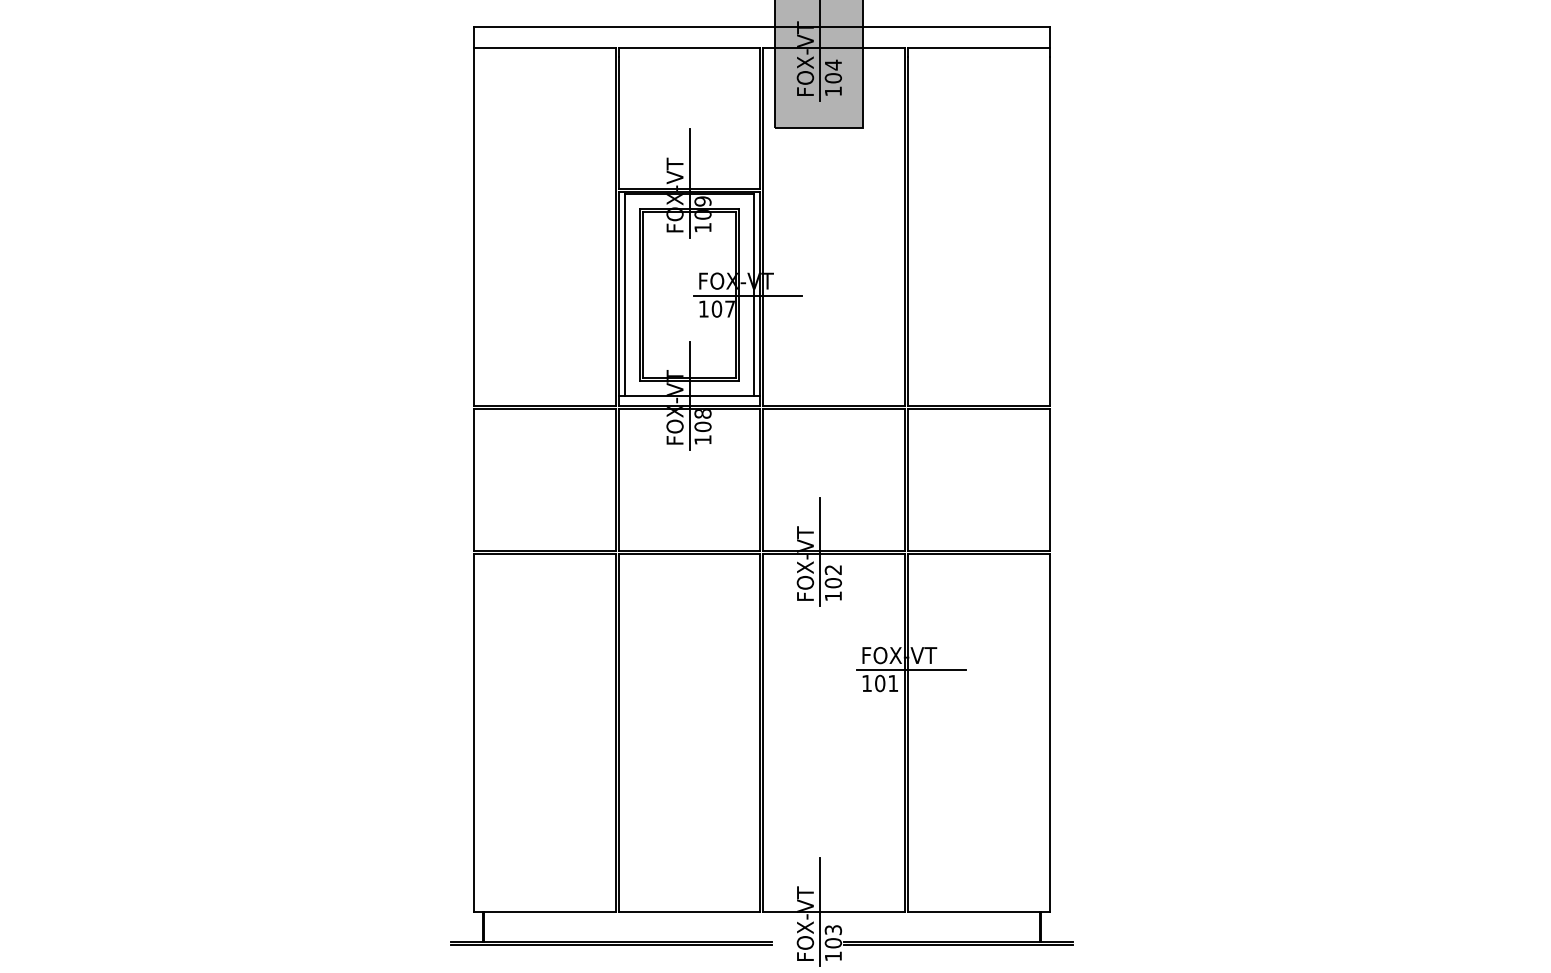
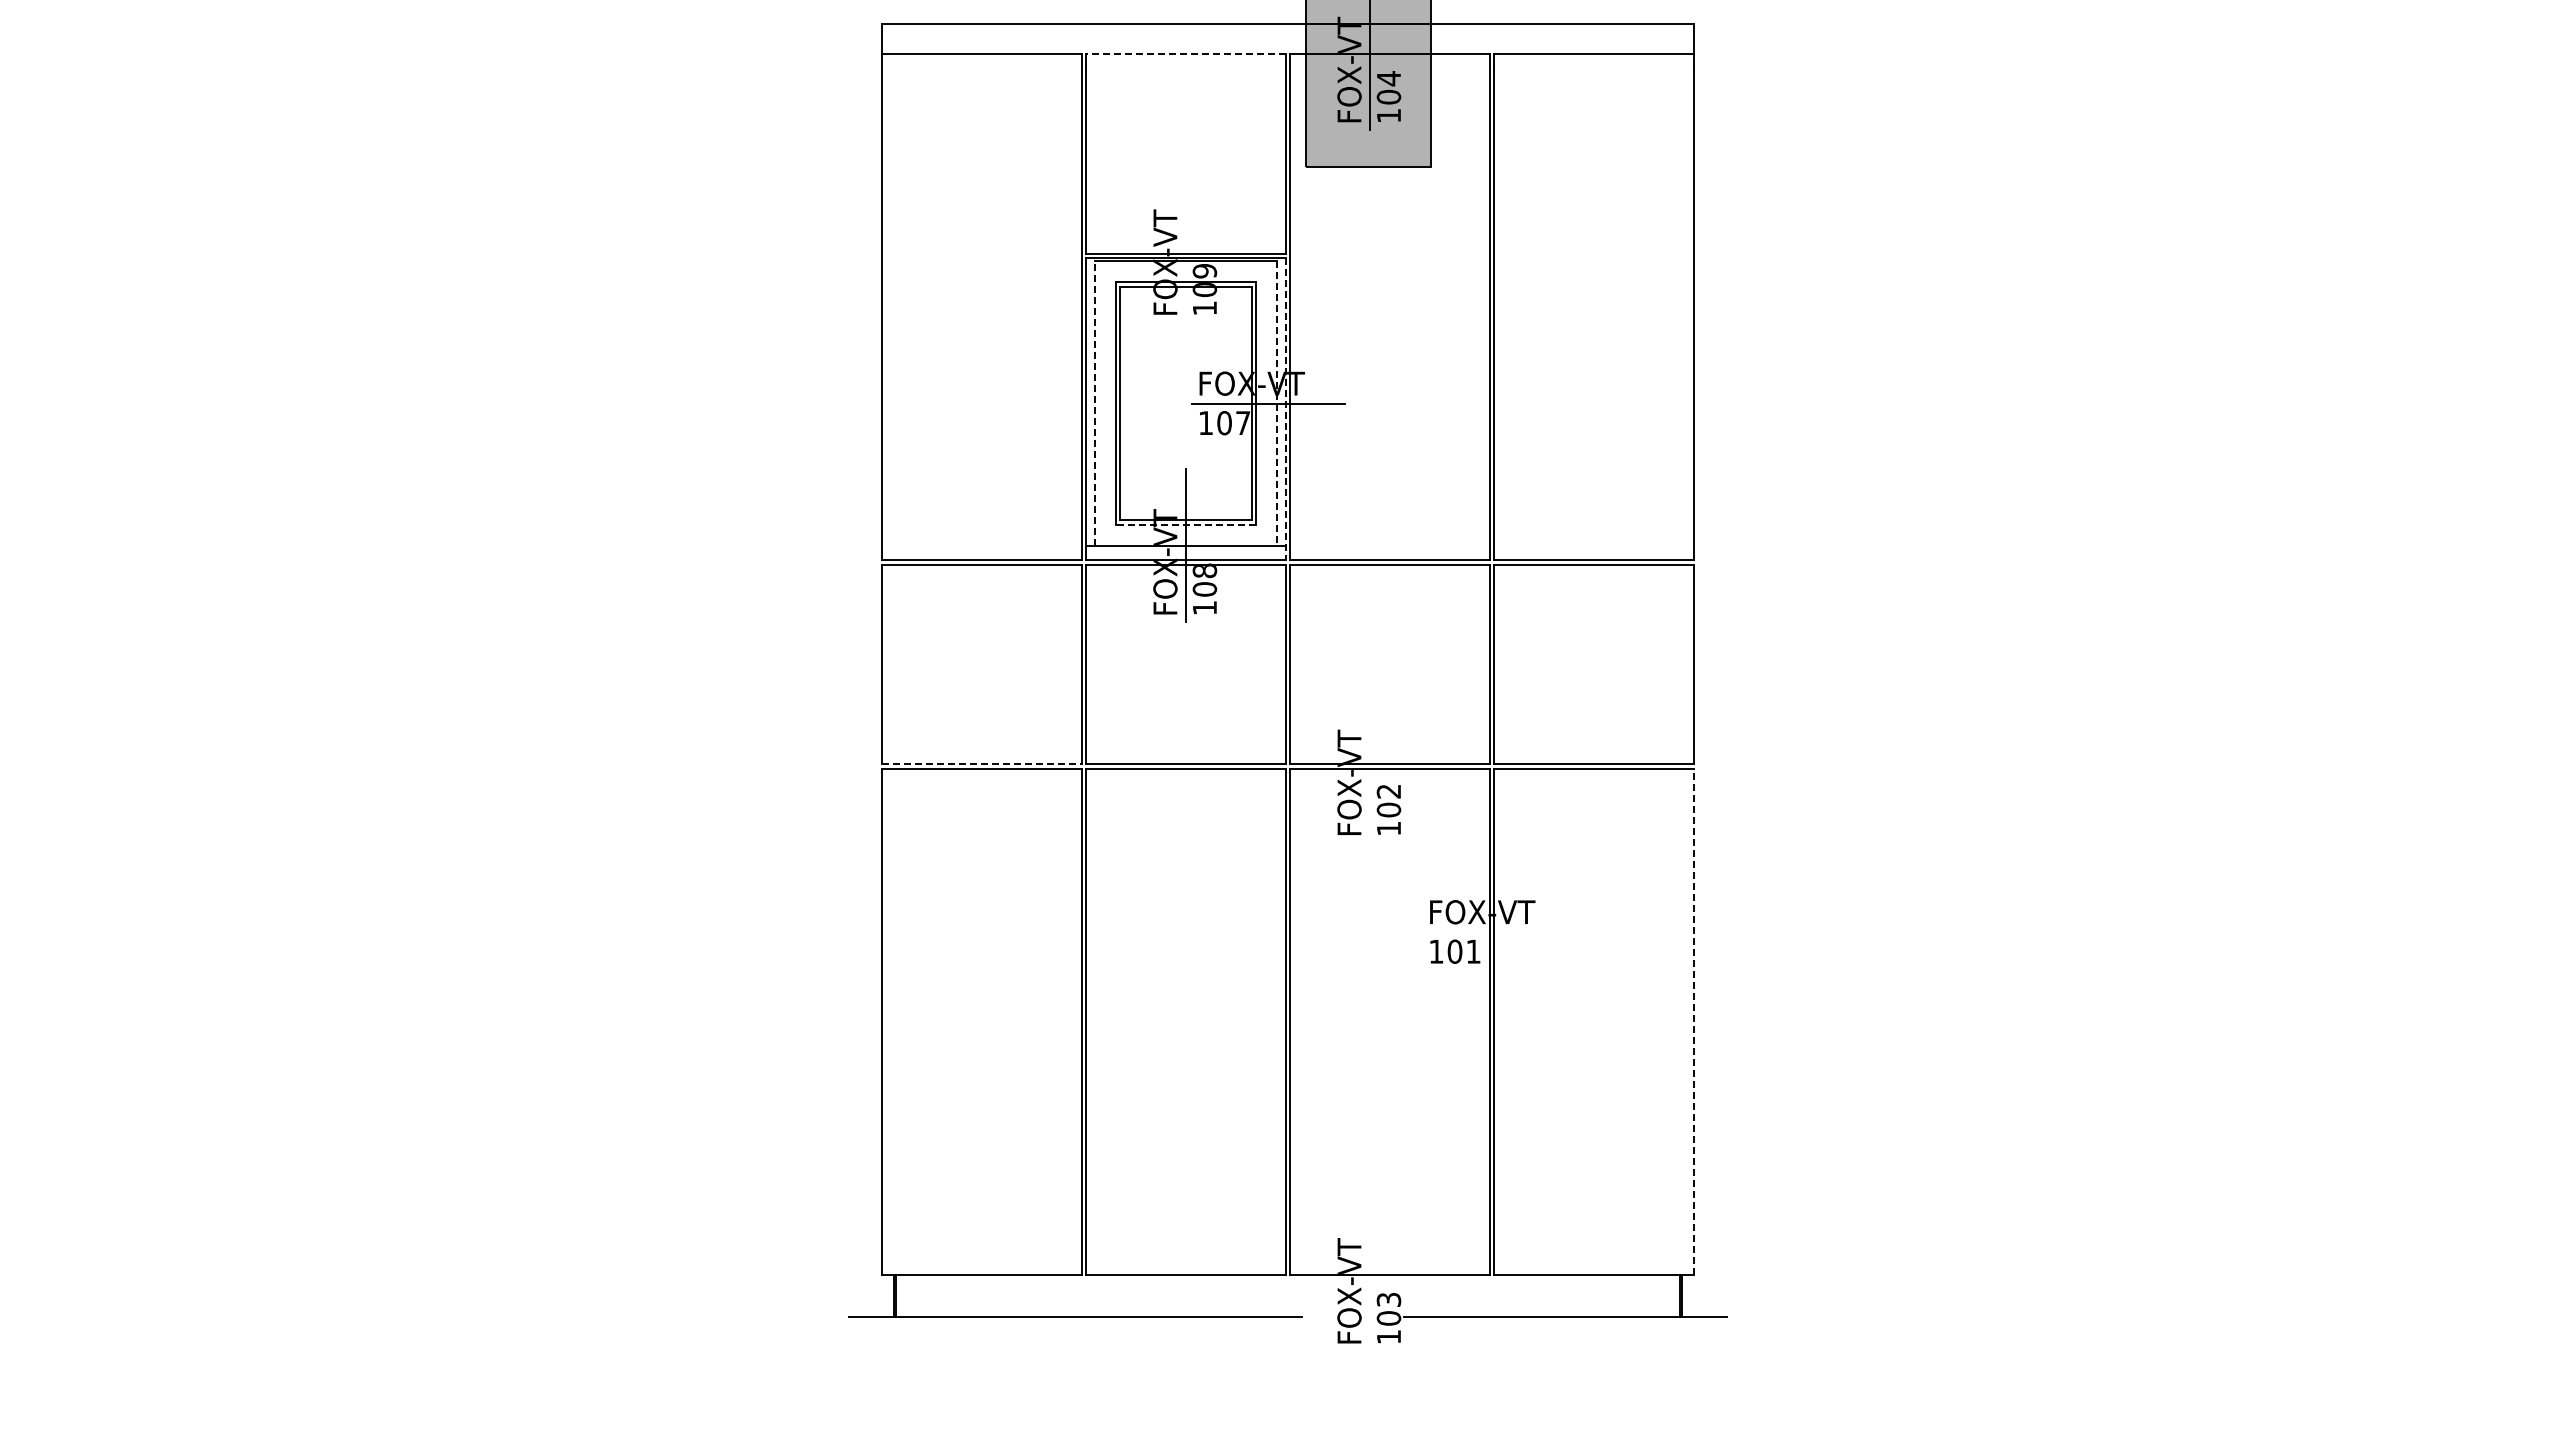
line: (689, 48) -> (1185, 54), solid -> dashed
line: (689, 183) -> (1185, 245), removed
line: (624, 295) -> (1094, 403), solid -> dashed
line: (754, 295) -> (1277, 404), solid -> dashed
line: (760, 299) -> (1285, 409), solid -> dashed
line: (689, 380) -> (1185, 524), solid -> dashed
line: (544, 550) -> (981, 764), solid -> dashed
line: (820, 551) -> (1370, 765), removed
line: (910, 669) -> (1498, 932), removed
line: (1049, 732) -> (1694, 1021), solid -> dashed
line: (820, 912) -> (1370, 1274), removed
line: (610, 945) -> (1074, 1321), removed
line: (958, 945) -> (1565, 1321), removed

